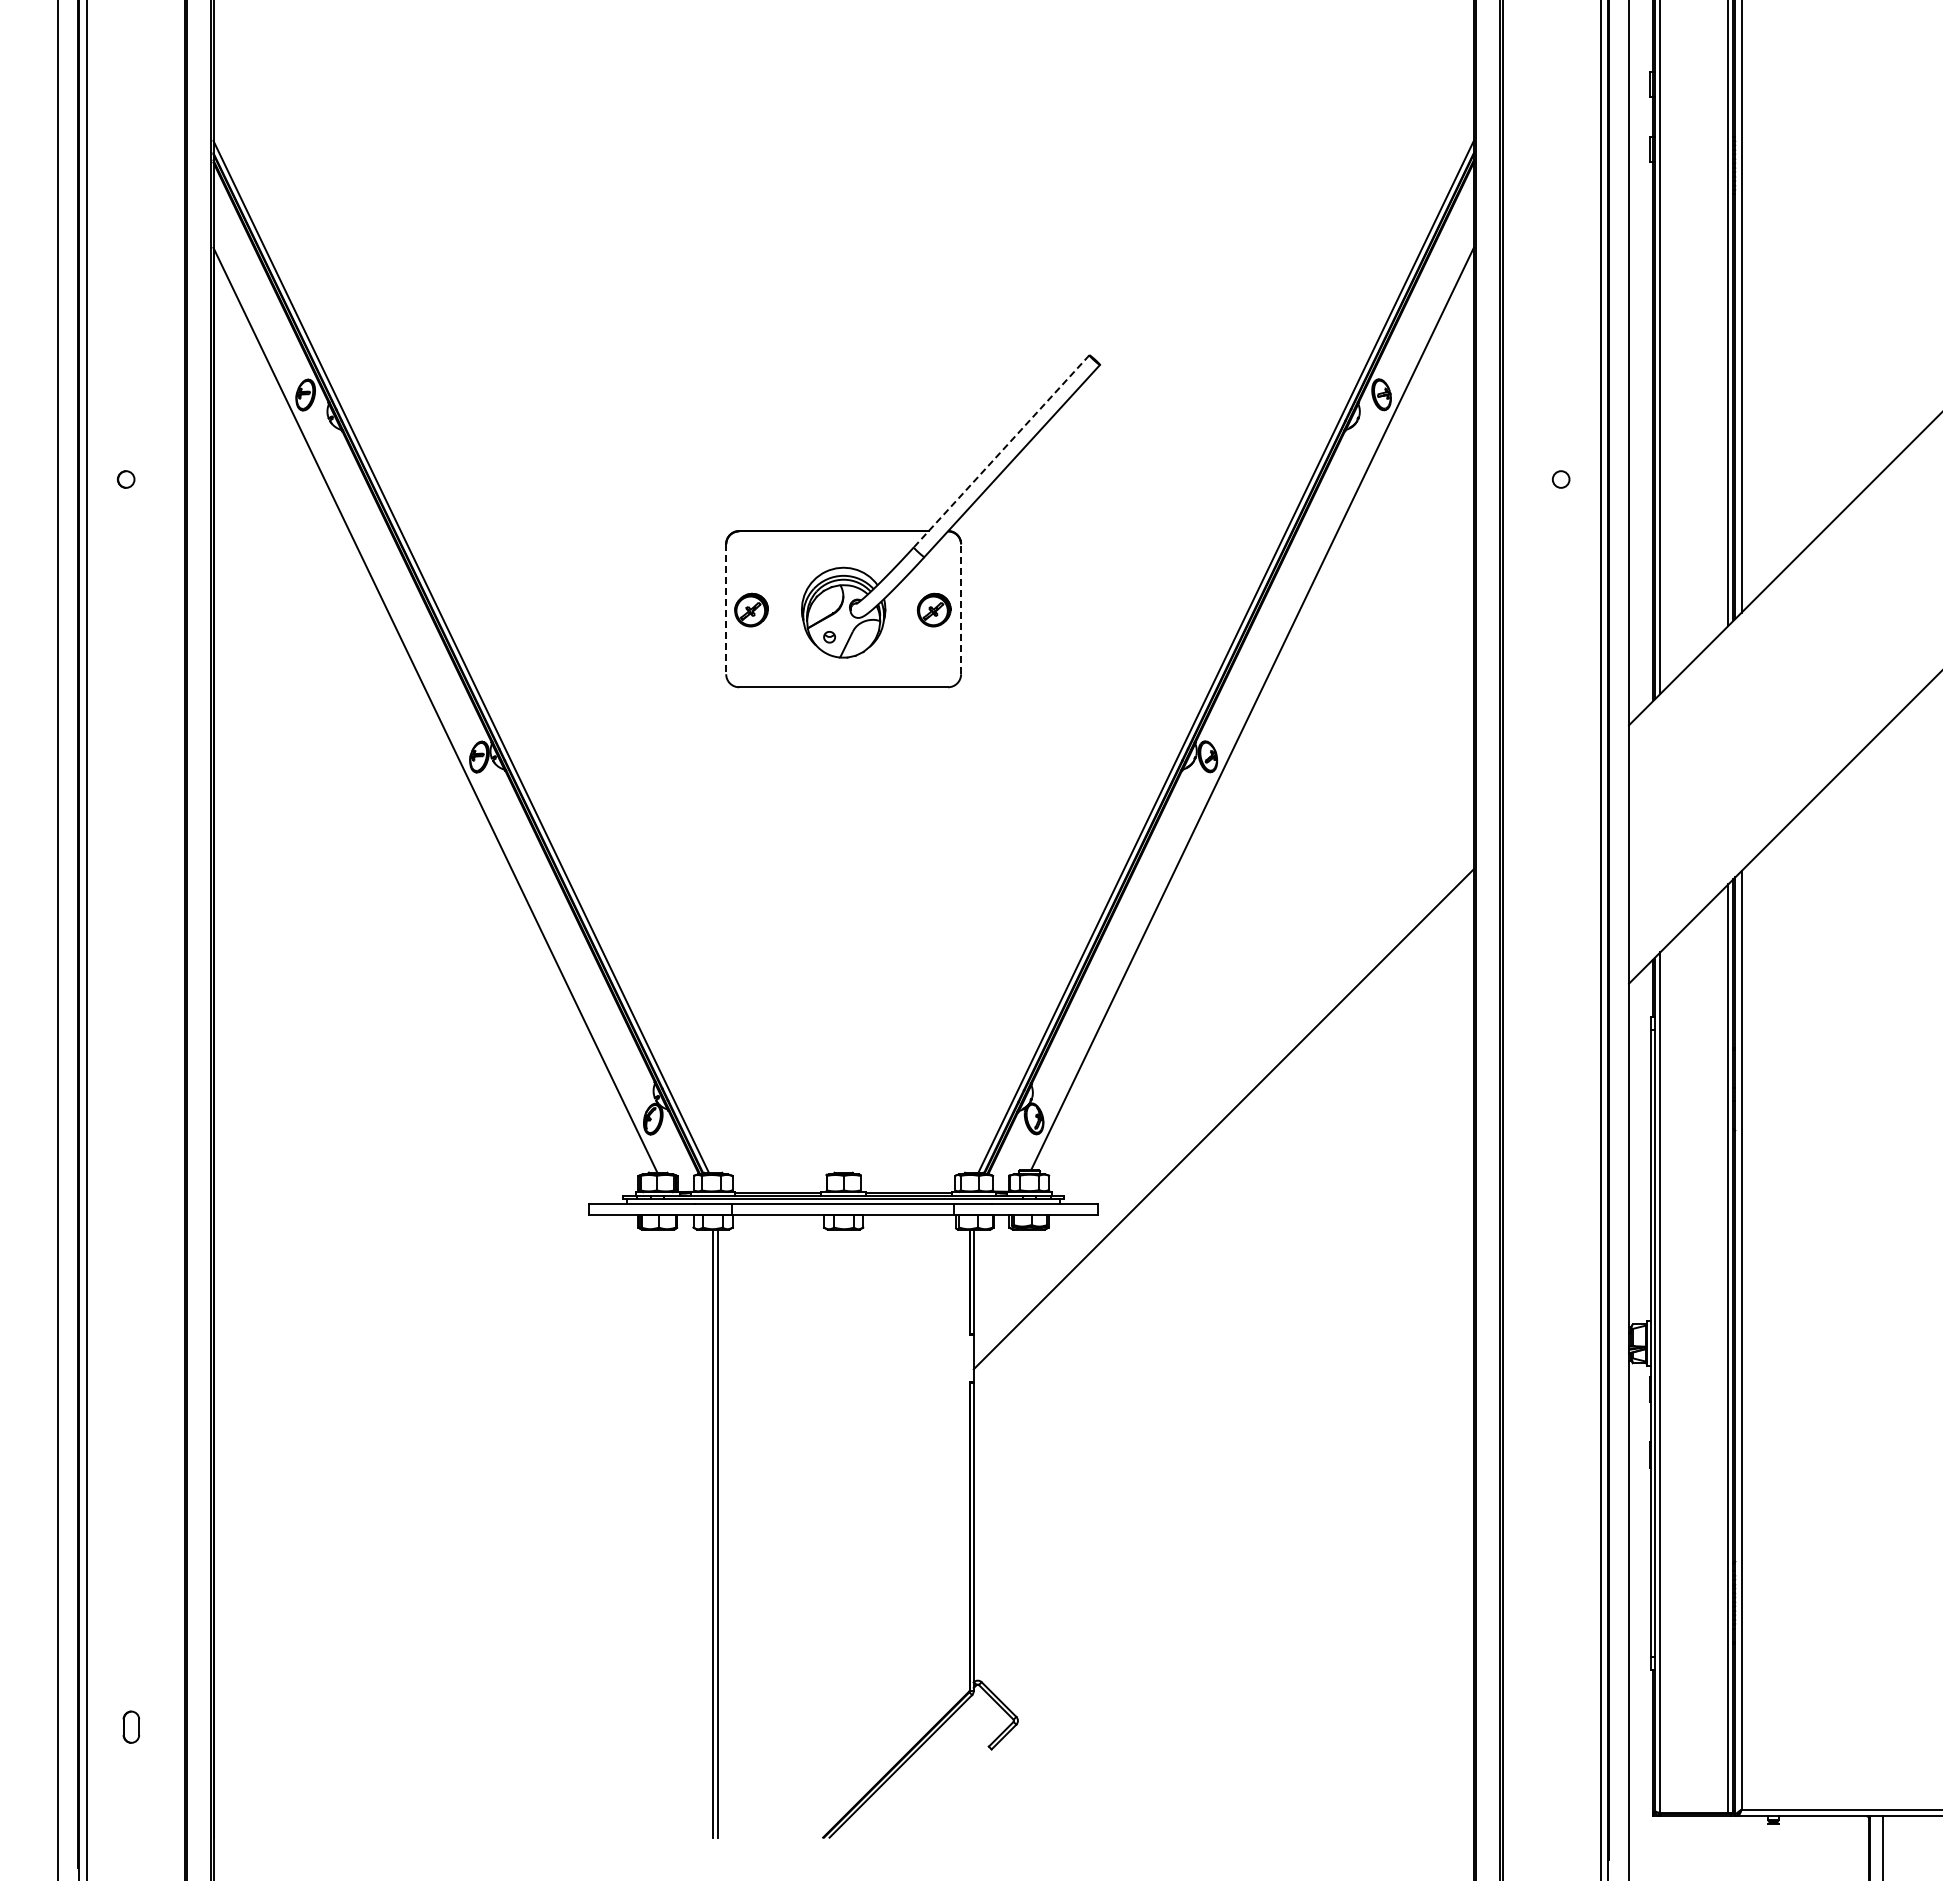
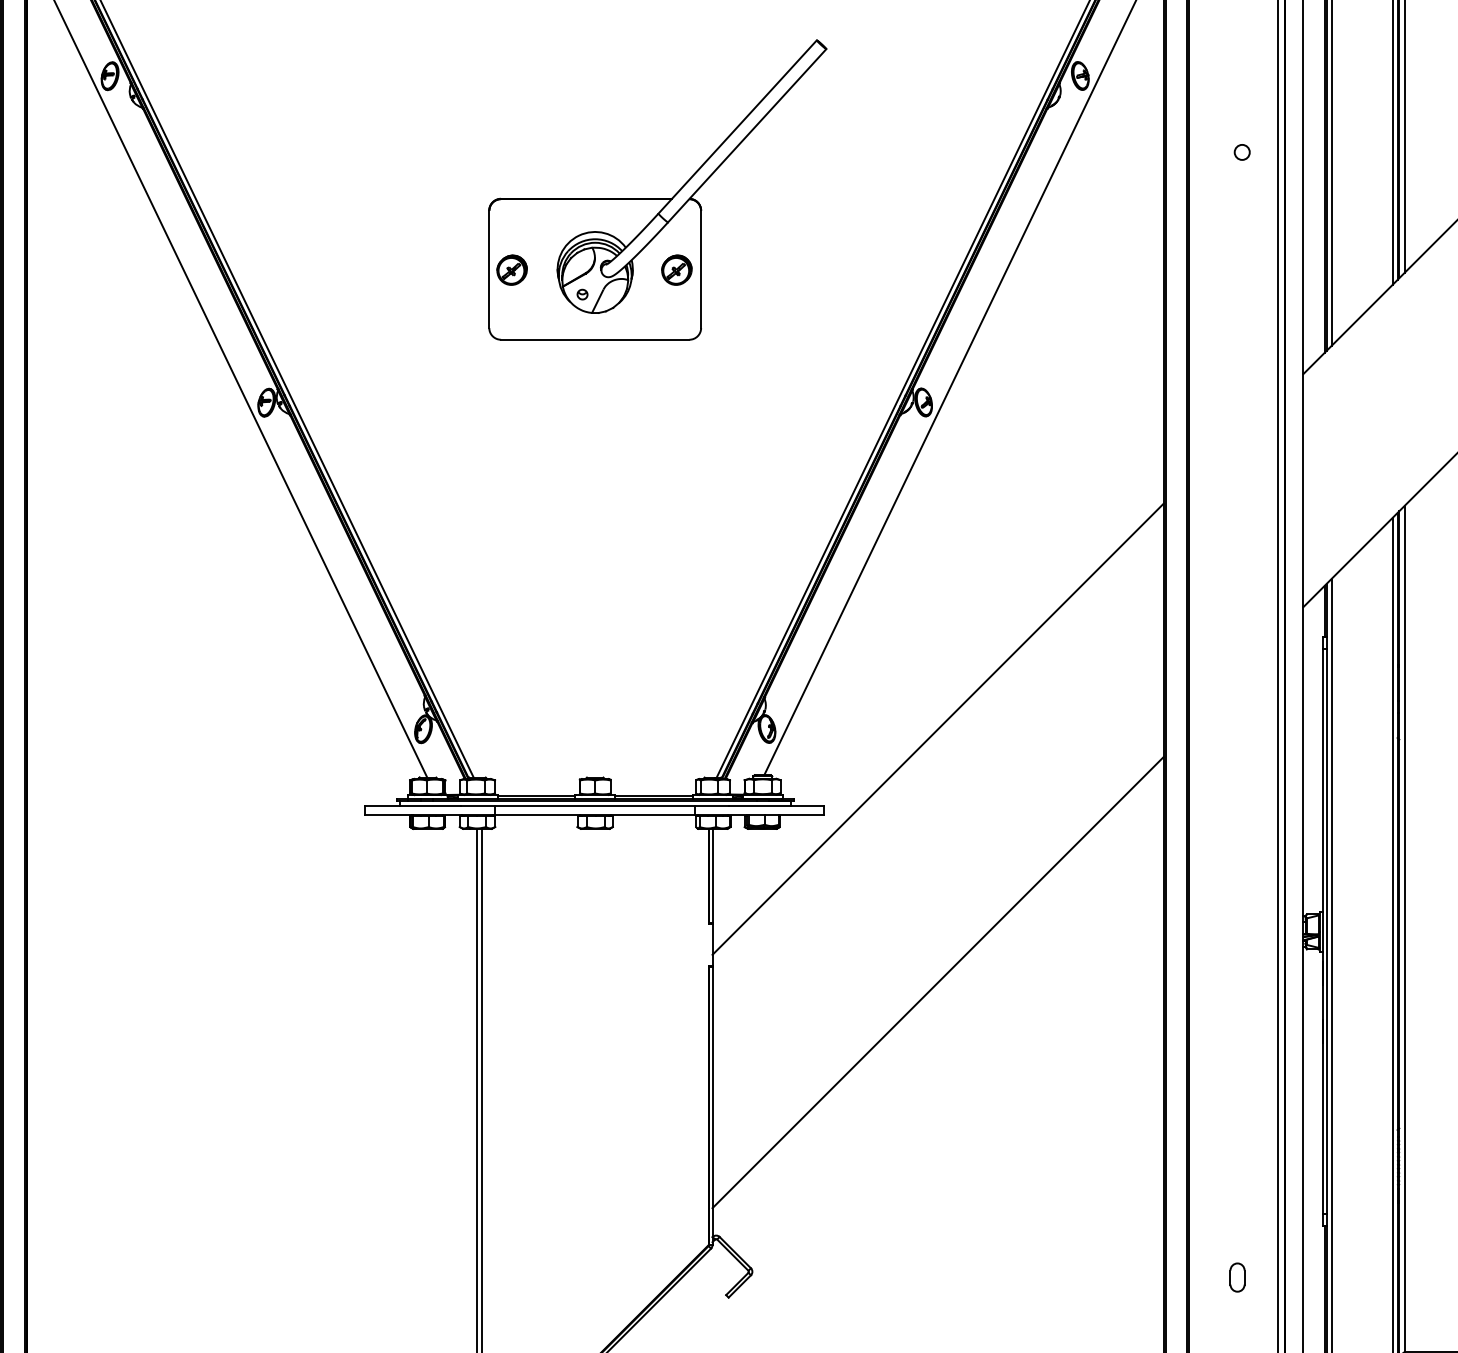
line: (1001, 451) -> (737, 127), dashed -> solid
line: (726, 609) -> (489, 269), dashed -> solid
line: (961, 609) -> (701, 269), dashed -> solid
line: (1223, 1400) -> (937, 982), added
part: (1555, 1726) -> (1237, 1276), added

